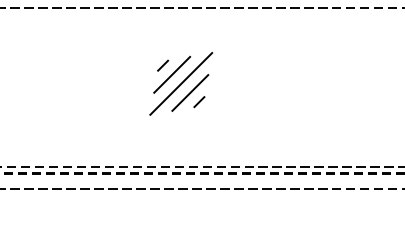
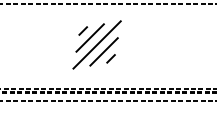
part: (180, 83) -> (96, 44), size x1.43

